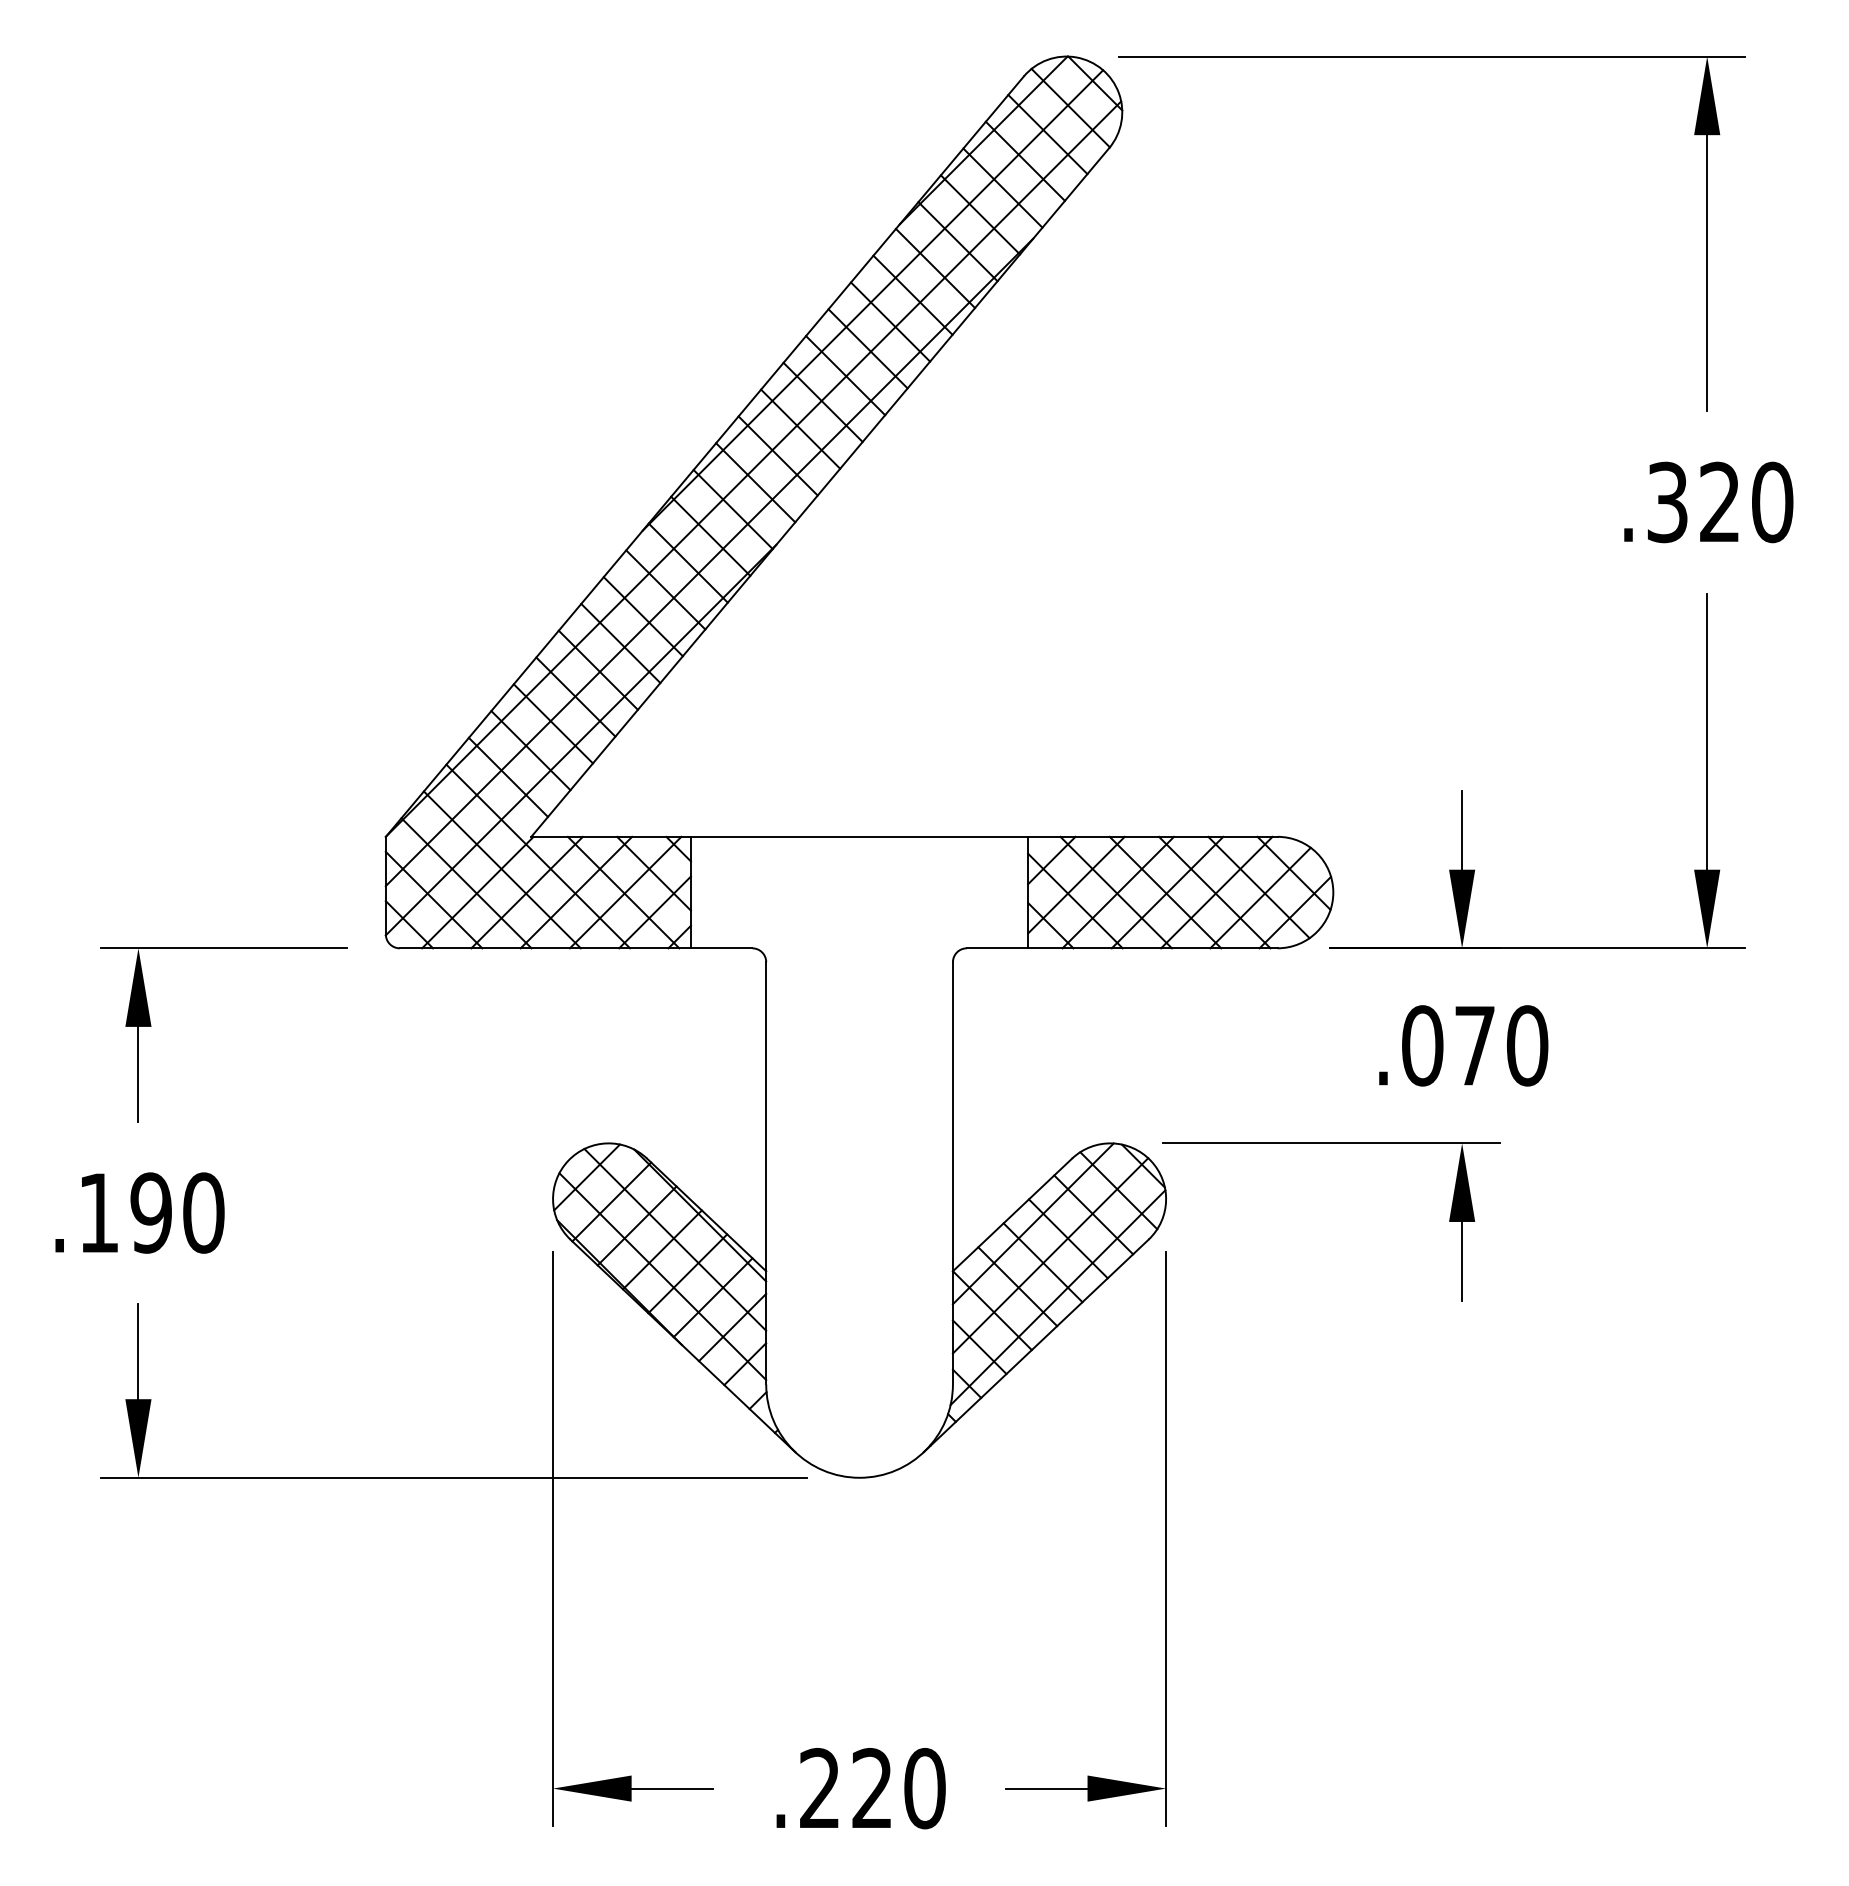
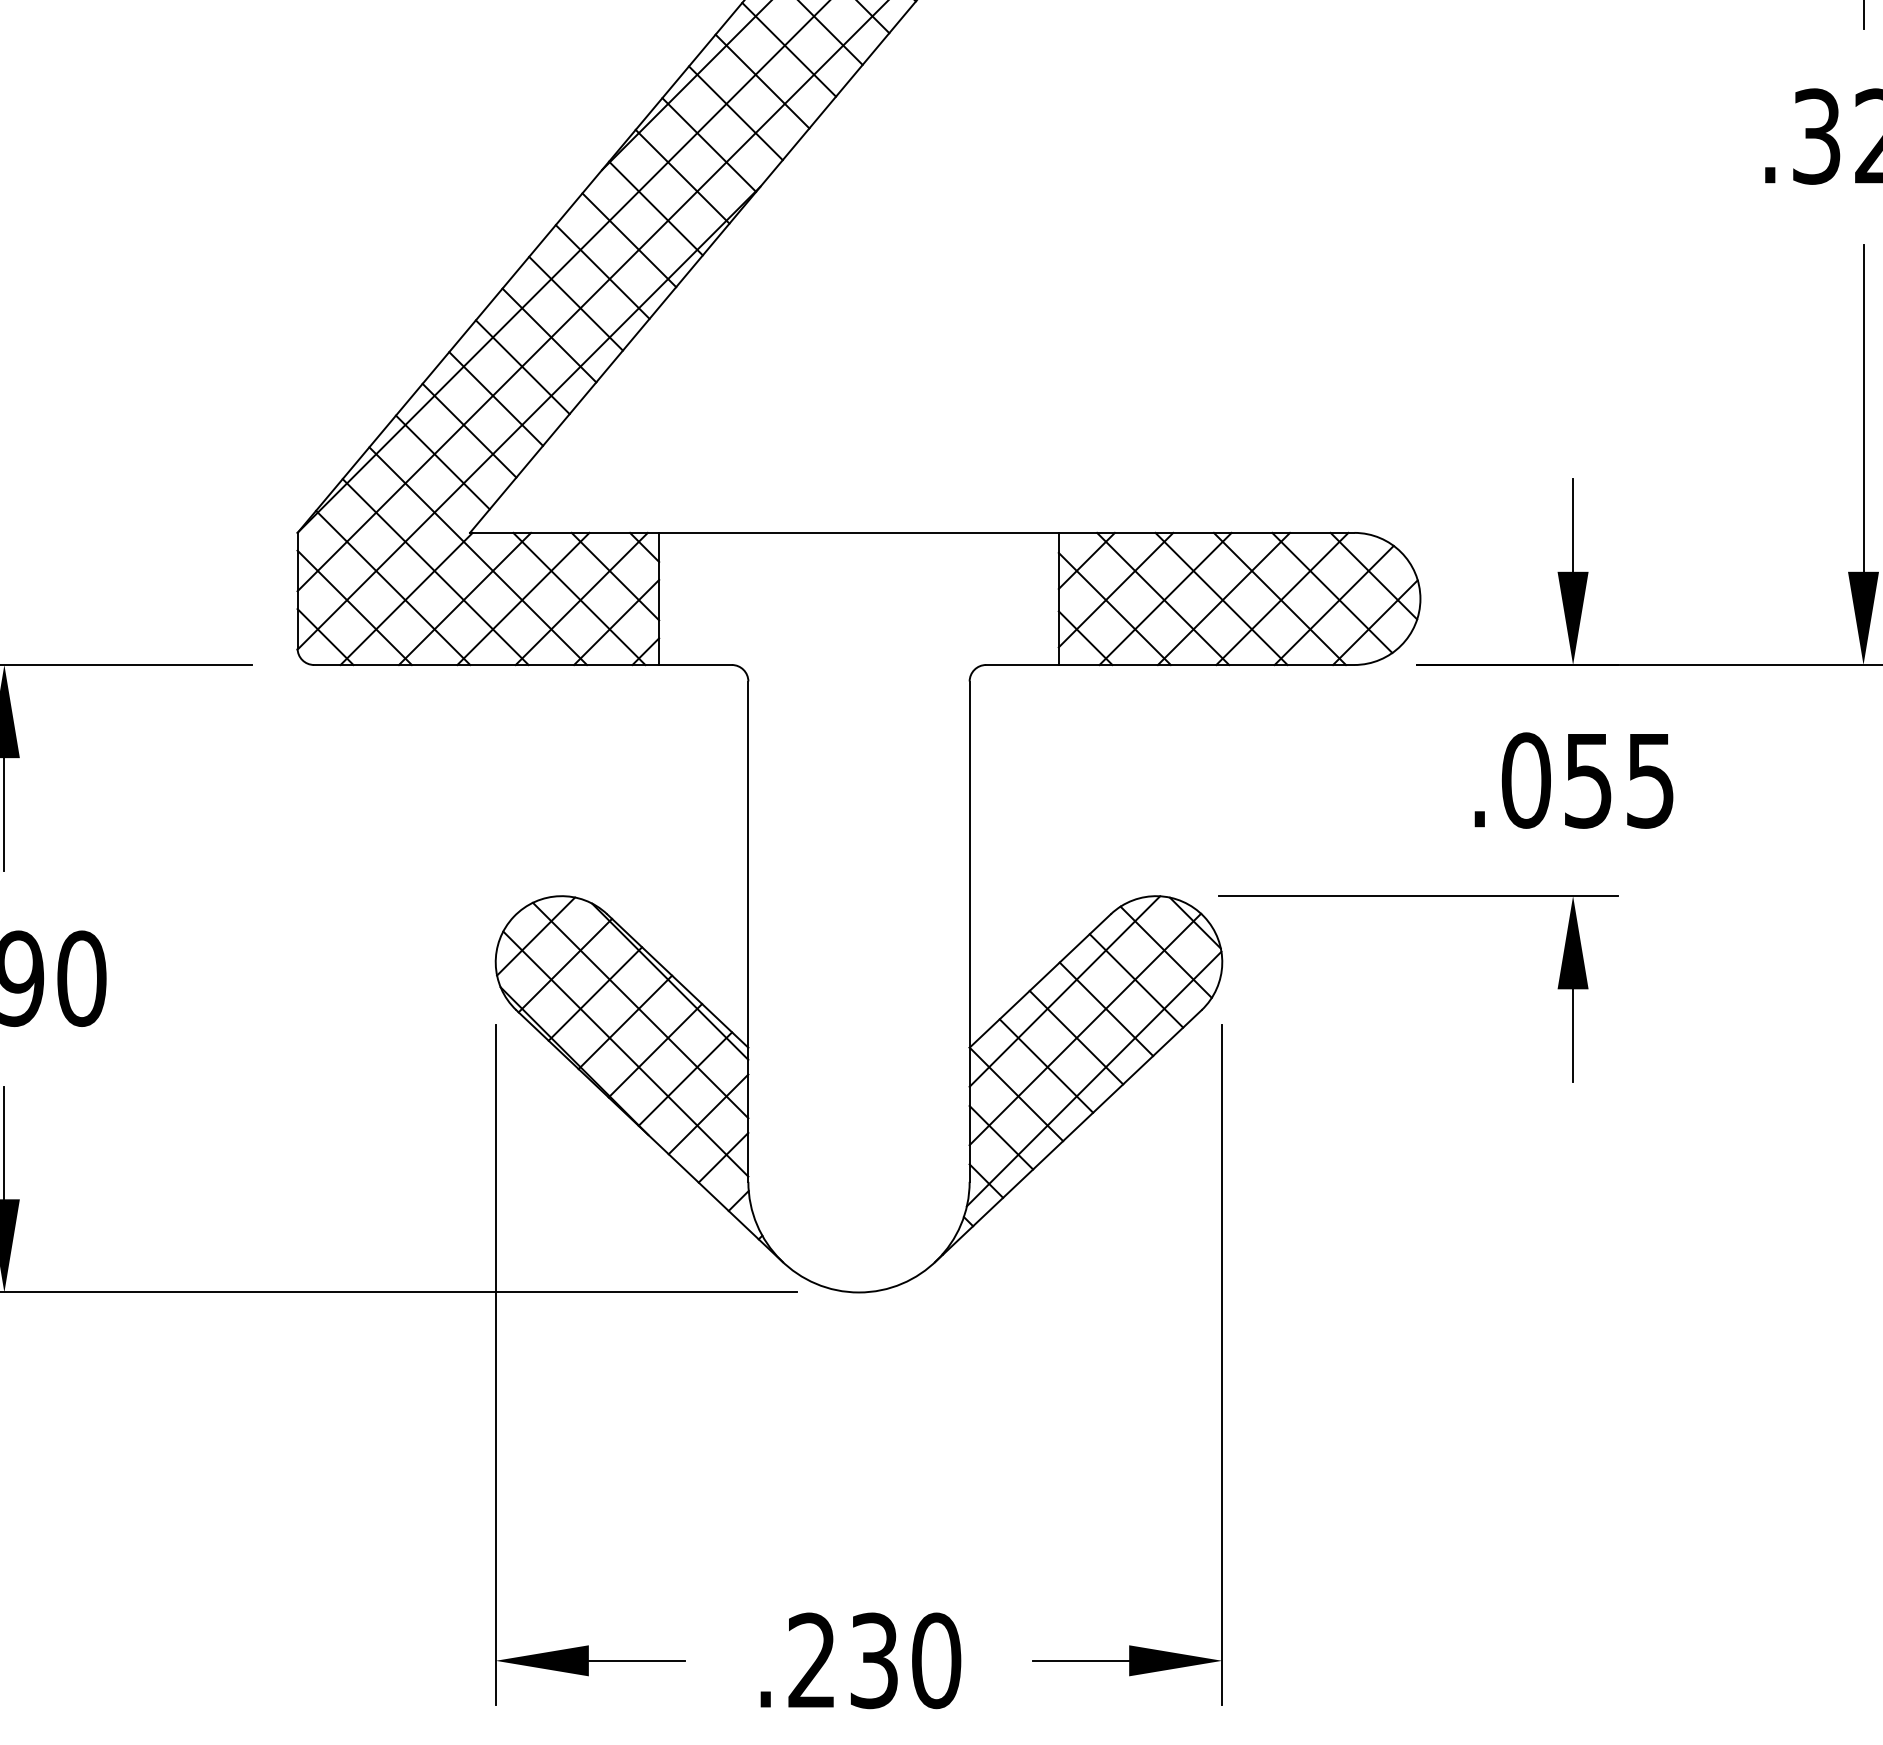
text: (1501, 1045) -> (1619, 780), .070 -> .055
text: (872, 1788) -> (874, 1660), .220 -> .230

